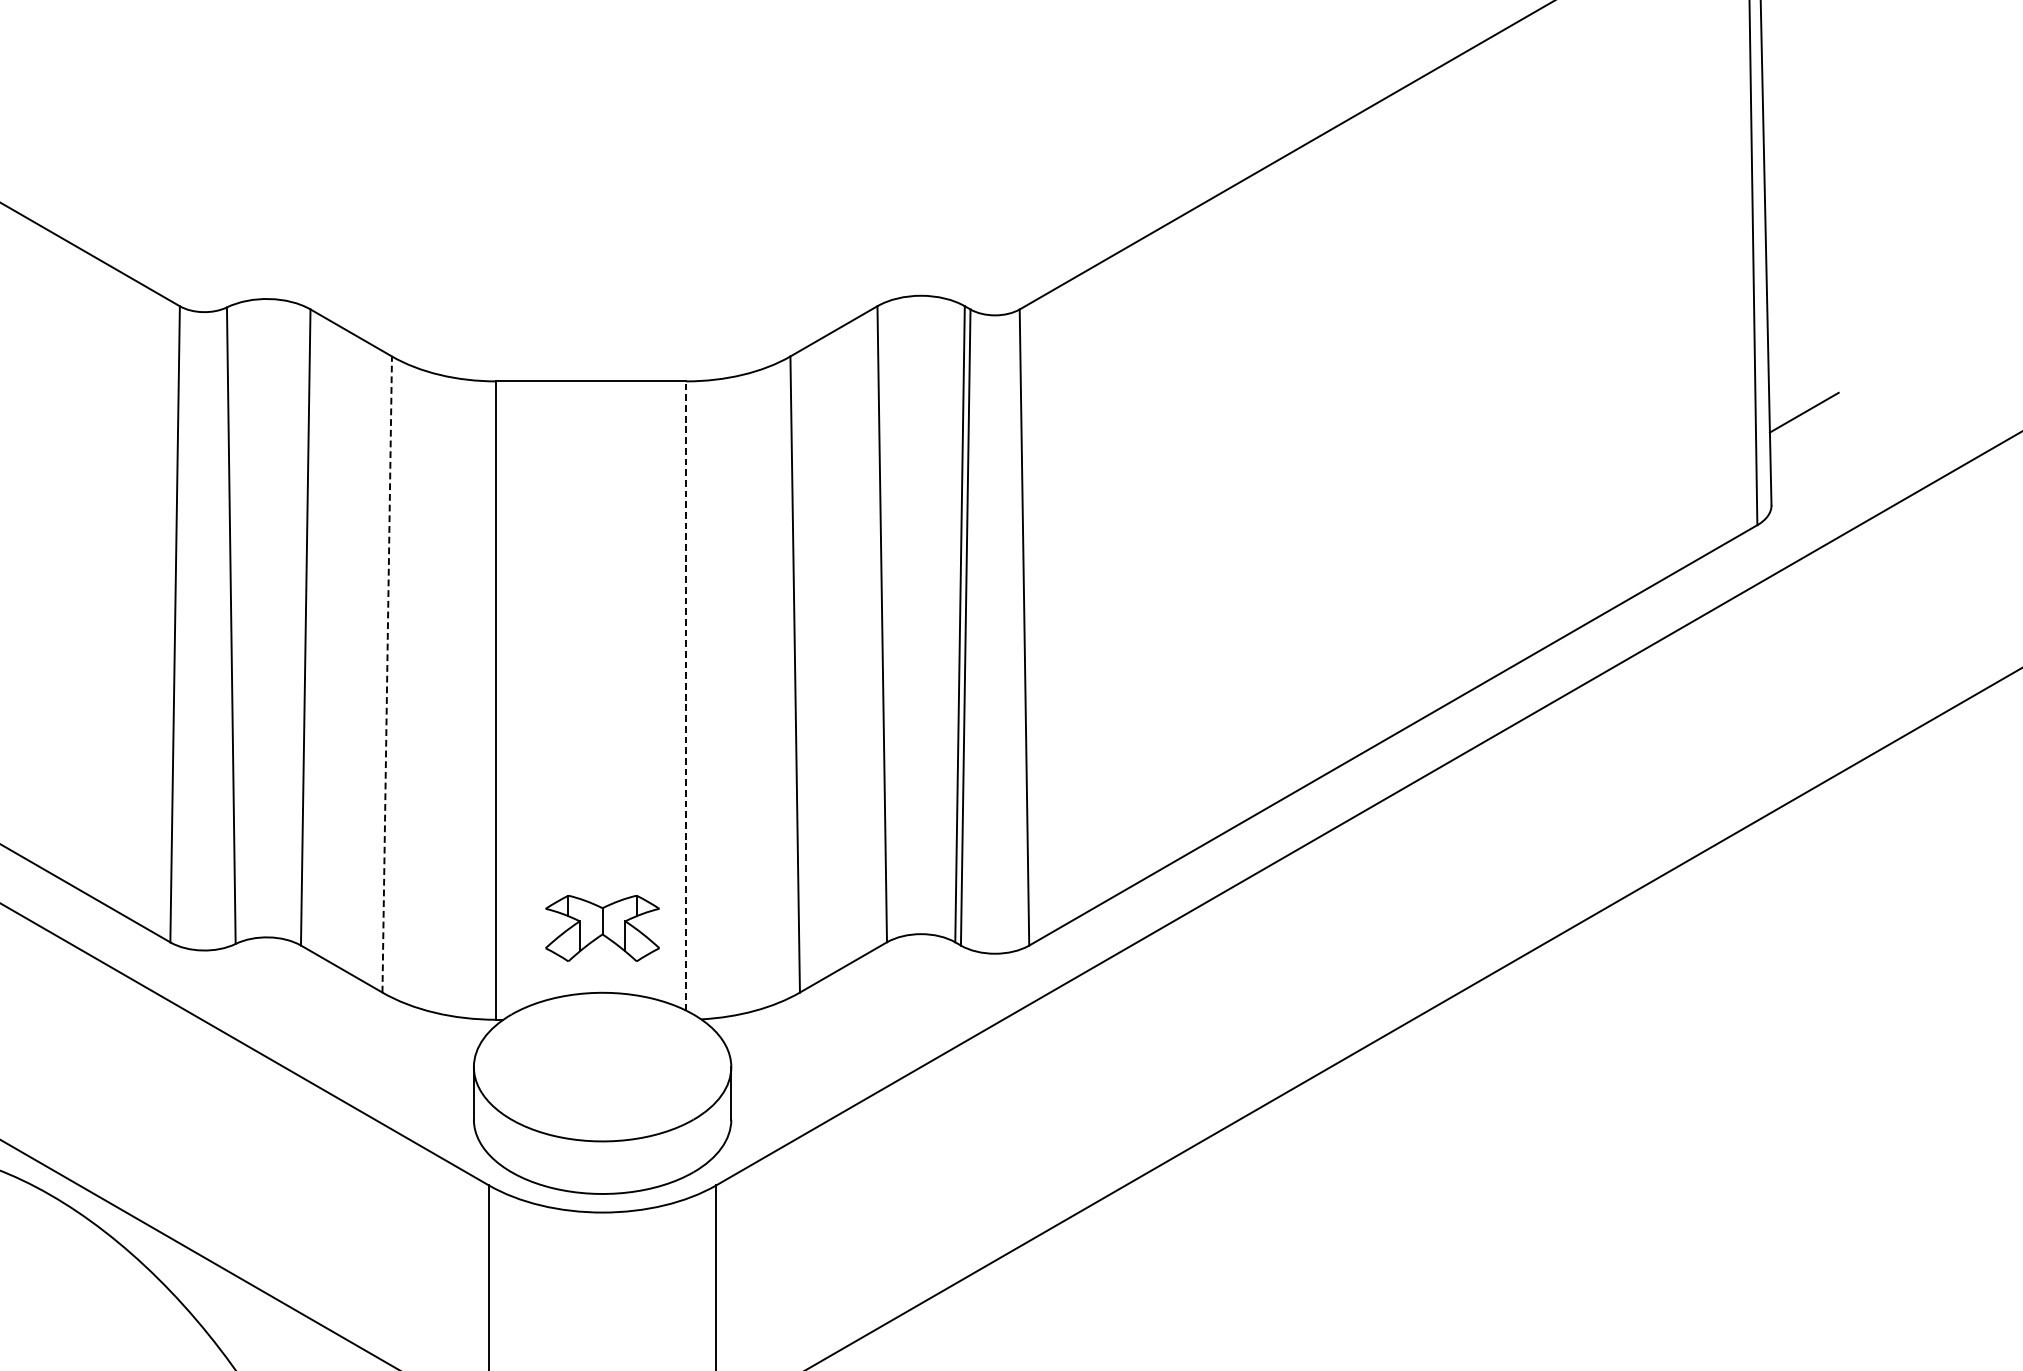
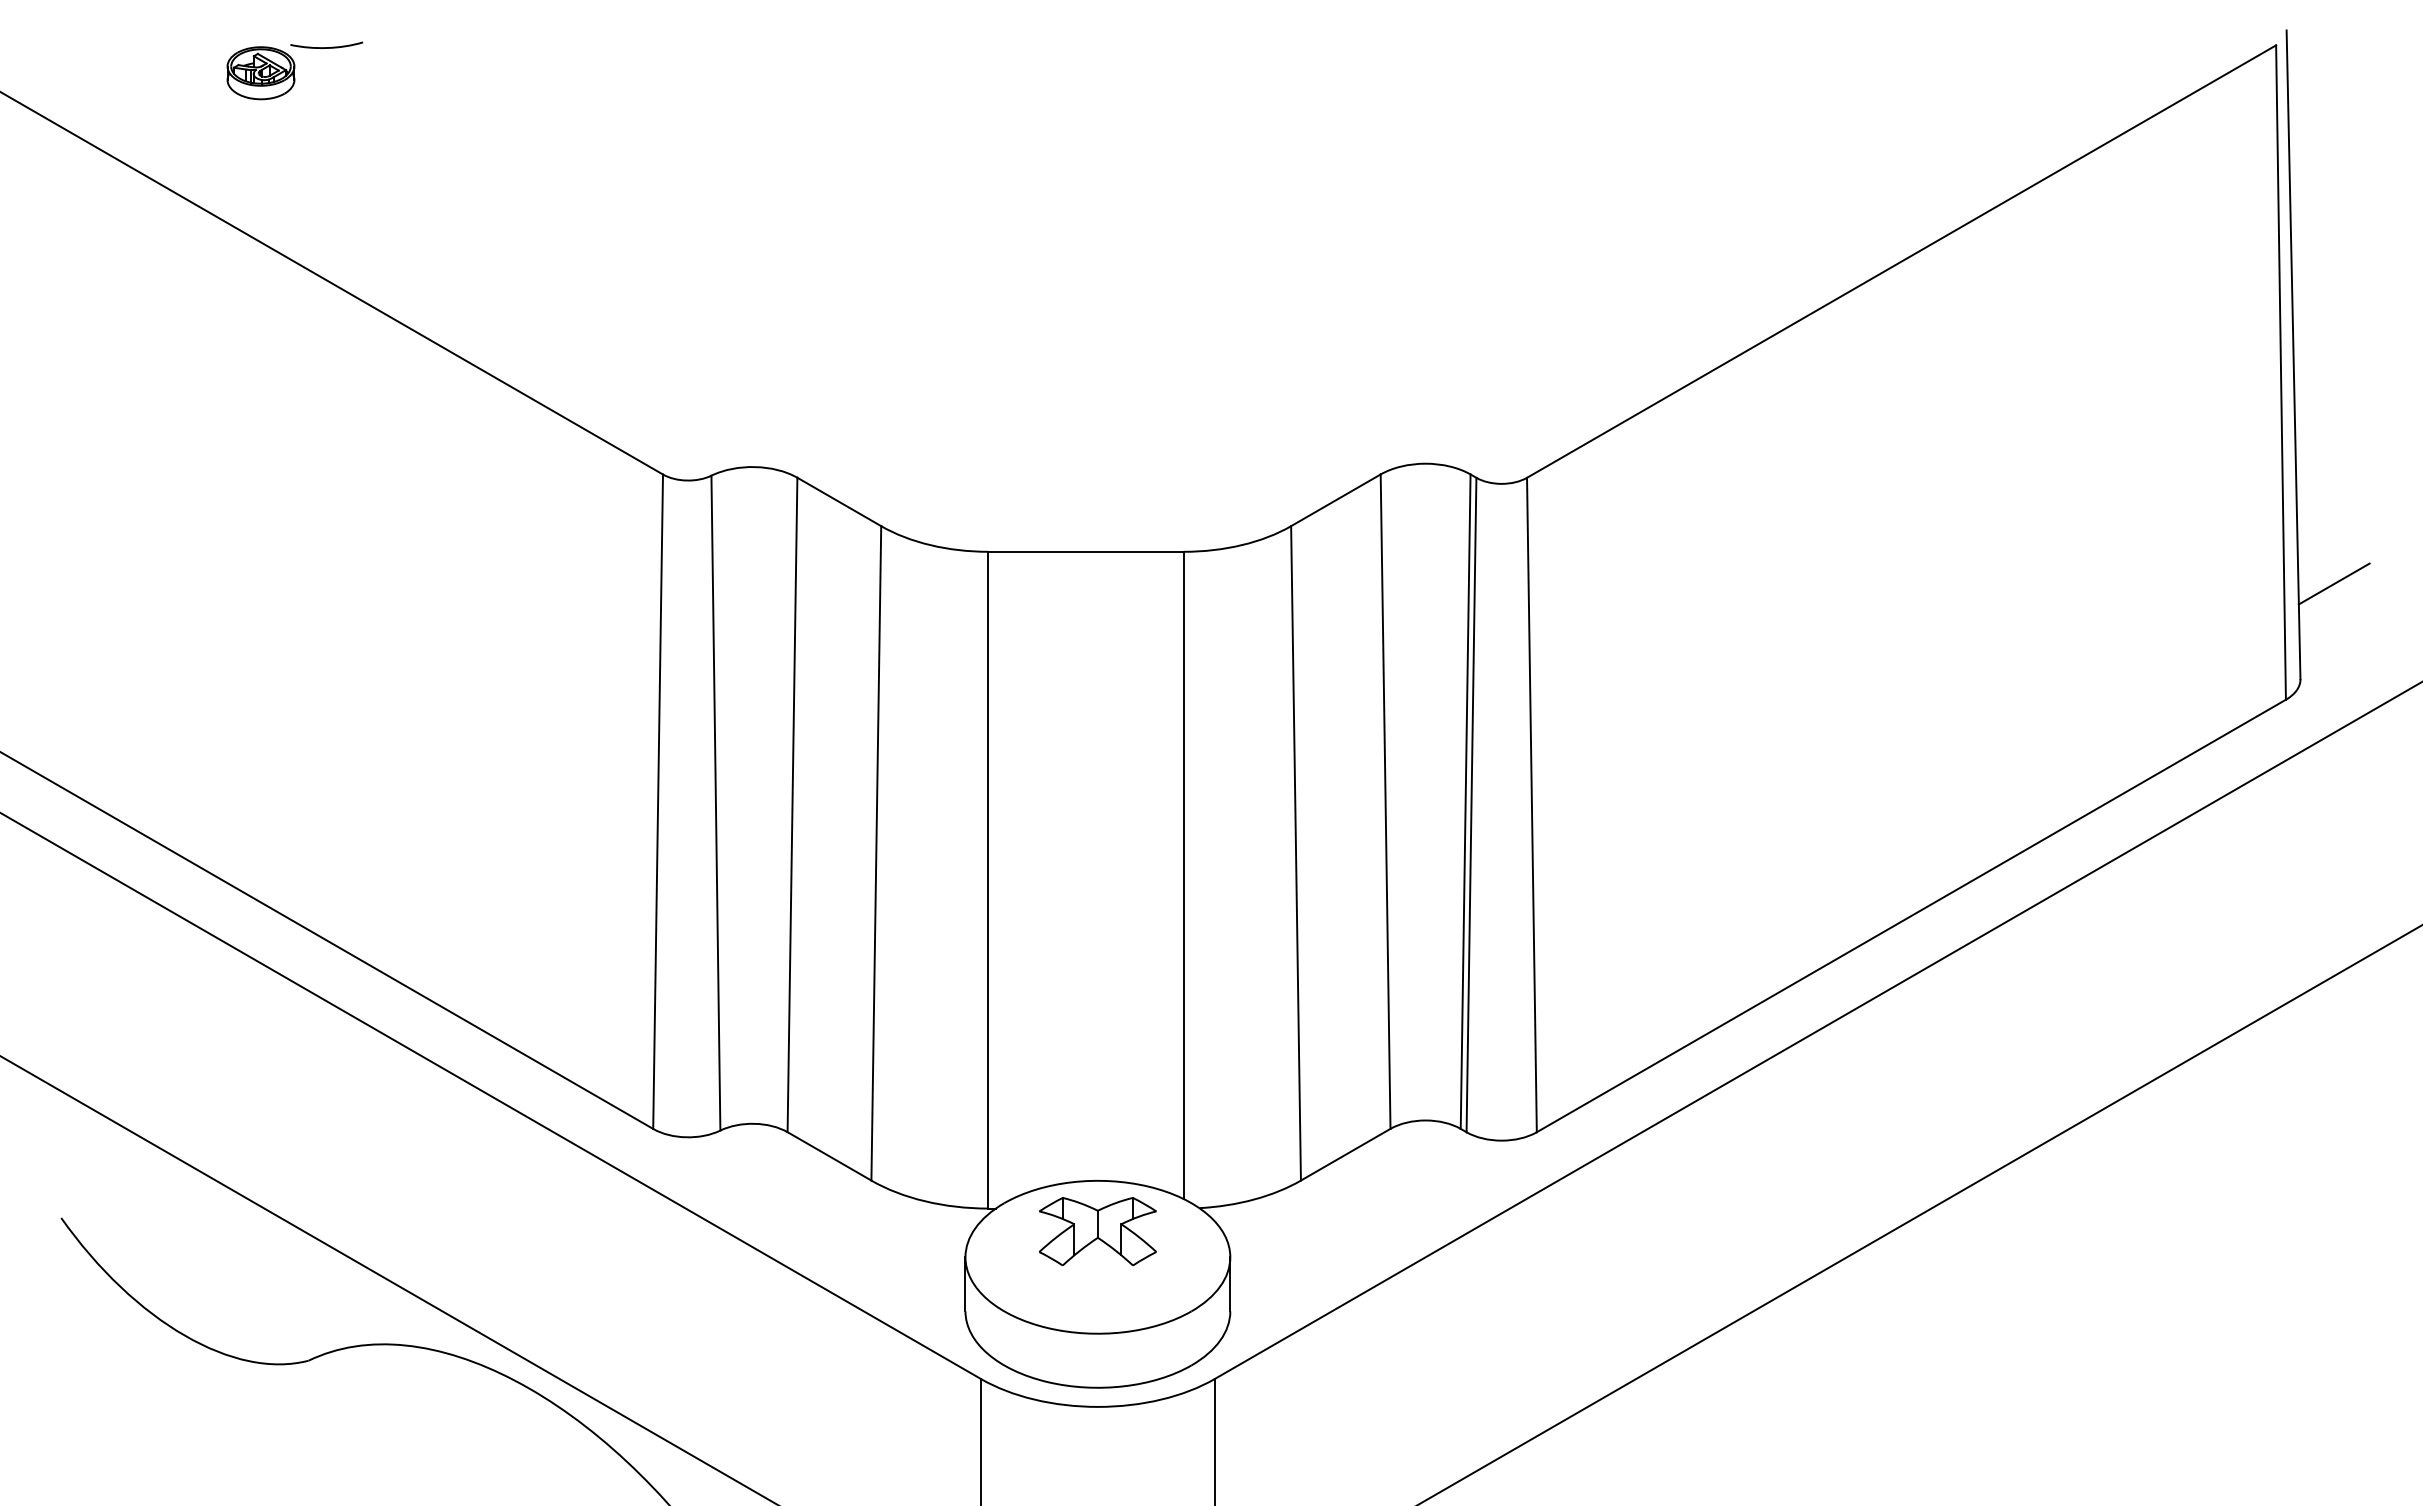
line: (387, 673) -> (876, 852), dashed -> solid
line: (685, 696) -> (1183, 875), dashed -> solid
part: (602, 928) -> (1097, 1231), moved

